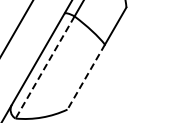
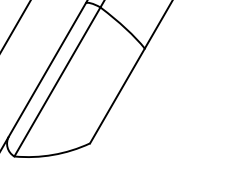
line: (45, 67) -> (58, 81), dashed -> solid
line: (86, 77) -> (117, 96), dashed -> solid

